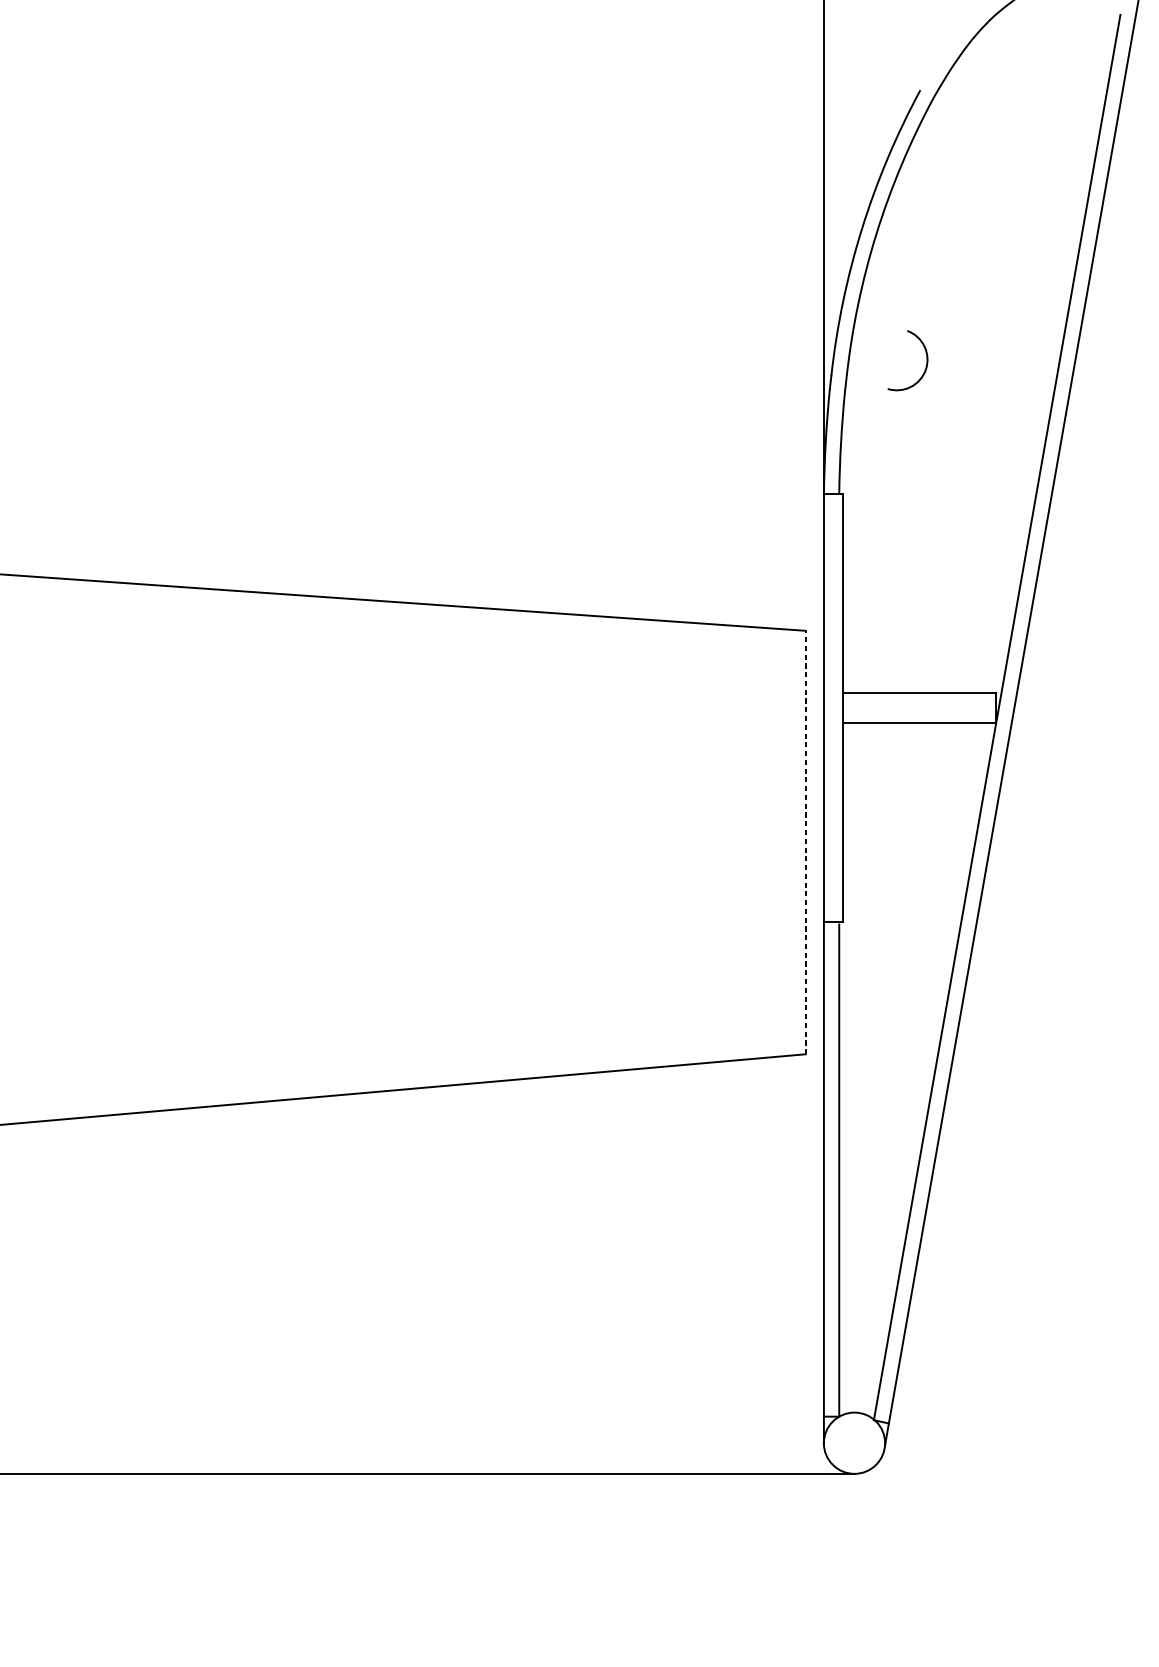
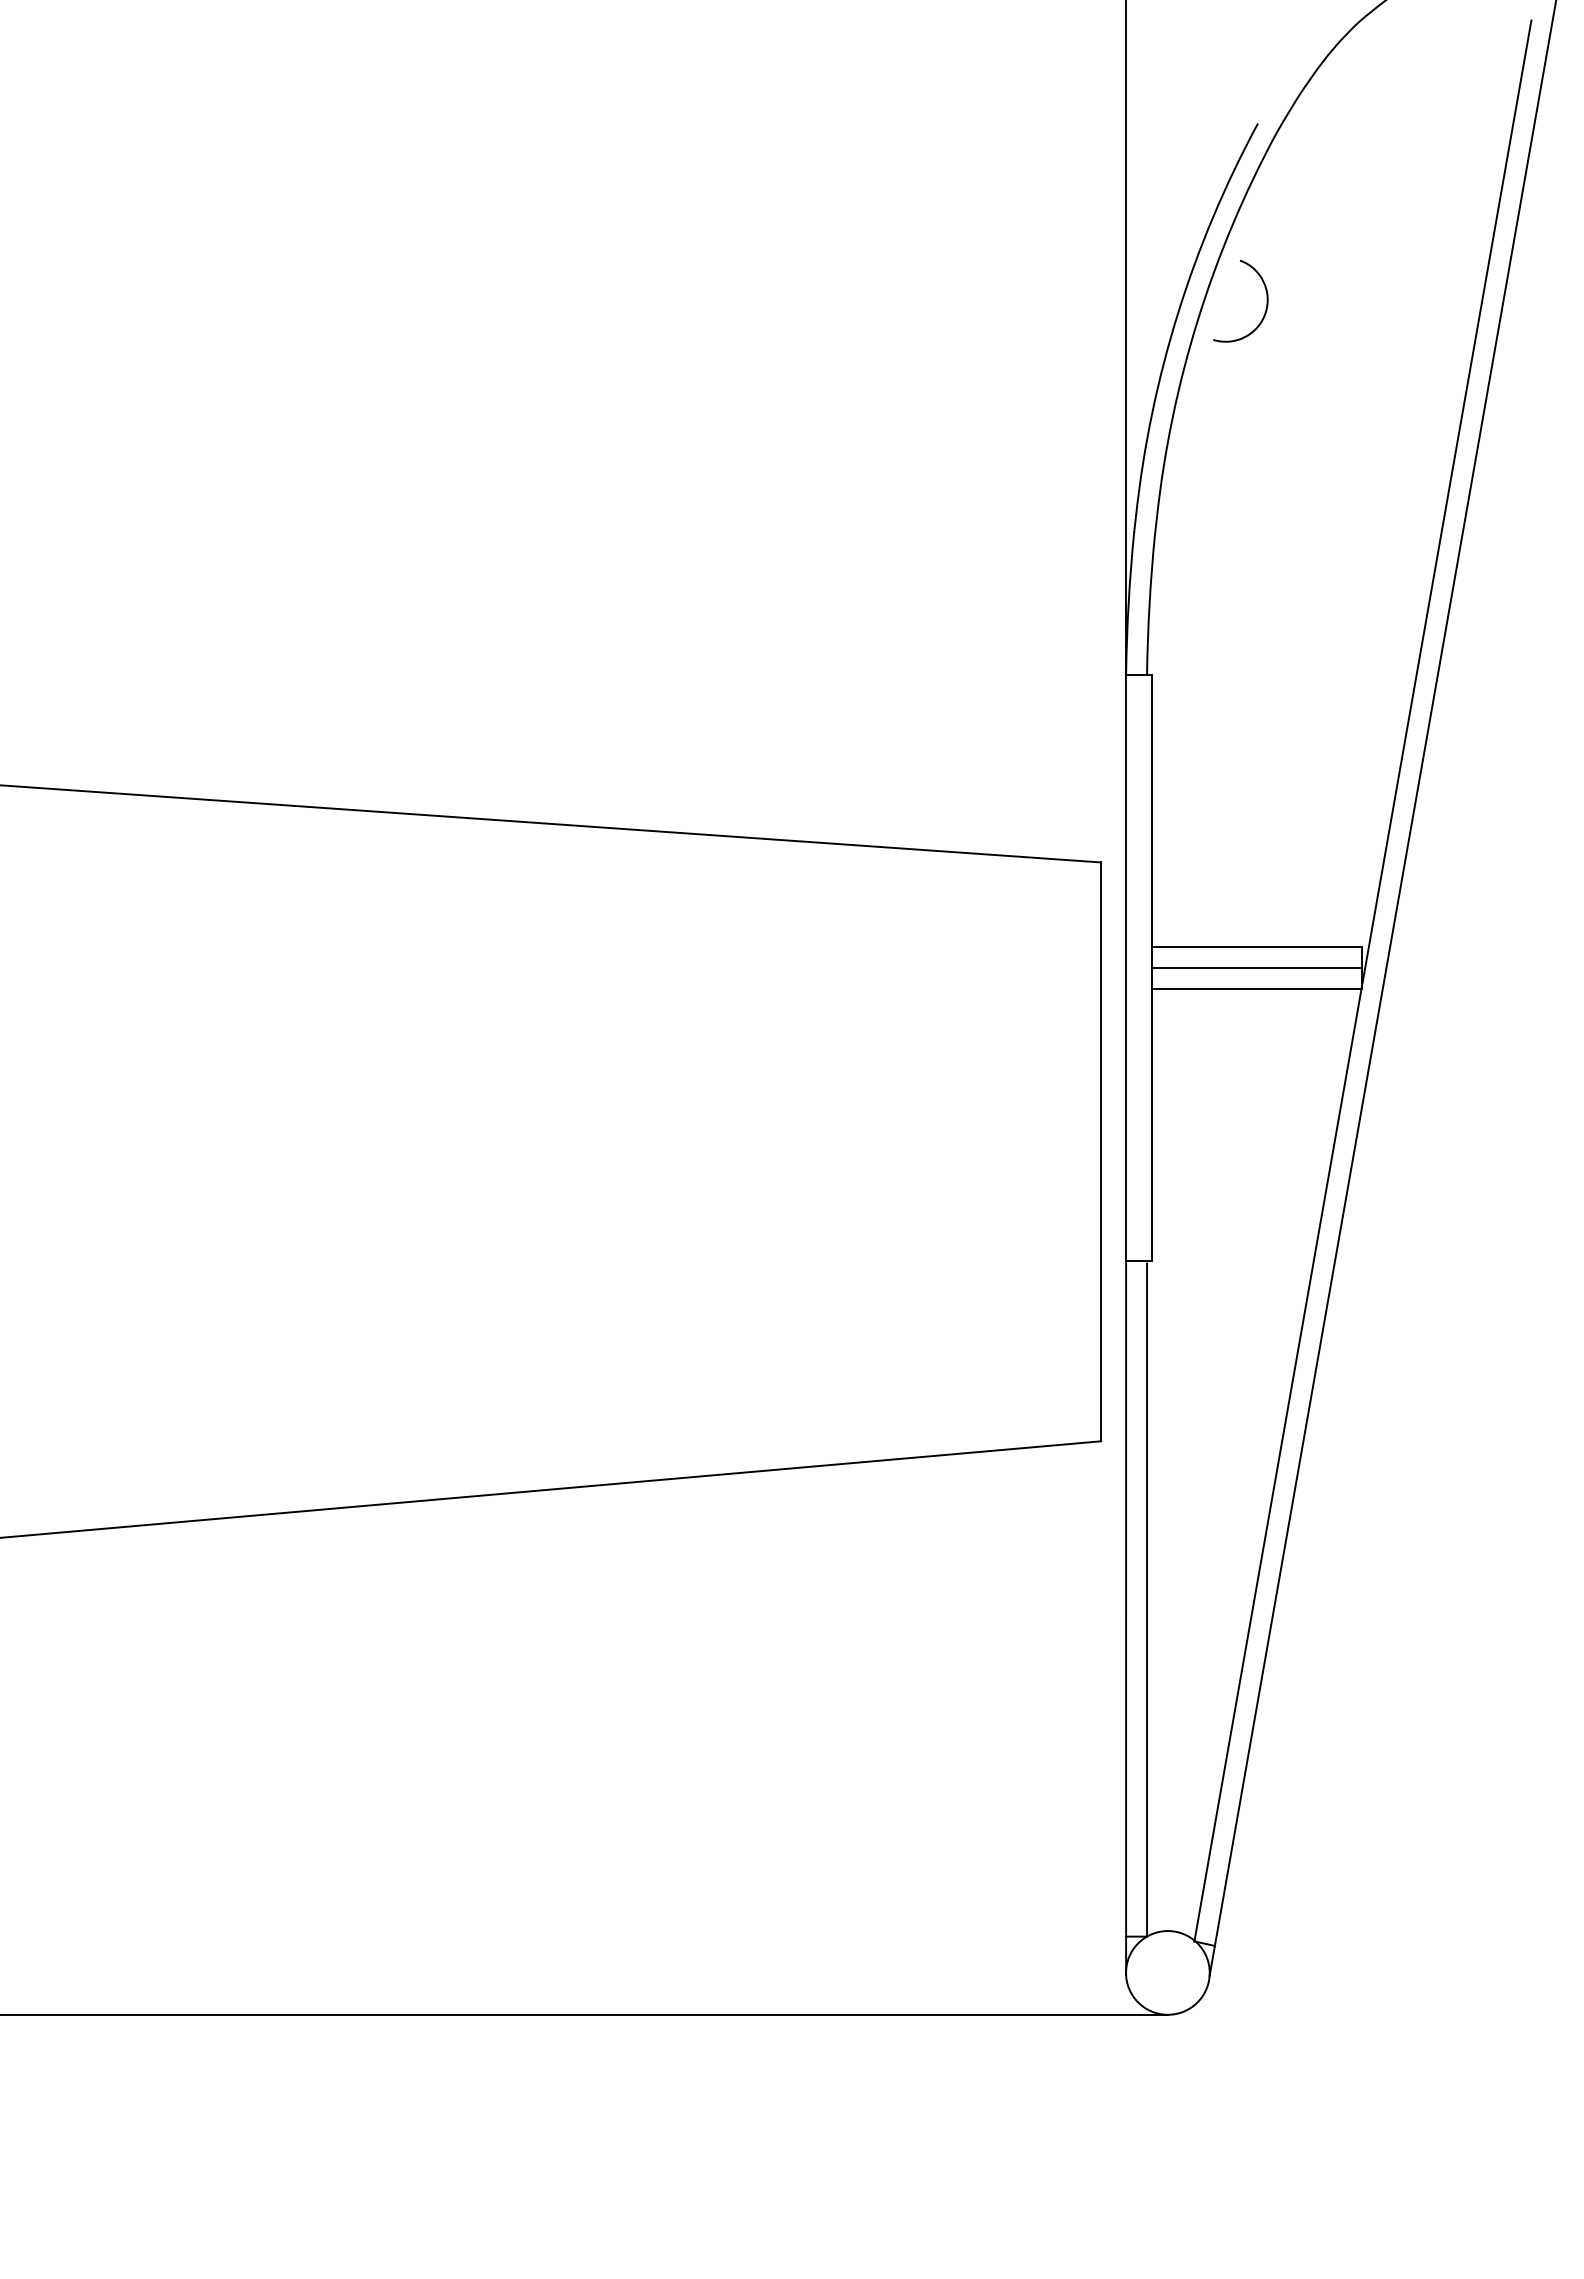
arc: (926, 360) -> (1266, 300), moved
line: (919, 708) -> (1256, 968), added
line: (805, 842) -> (1101, 1151), dashed -> solid

